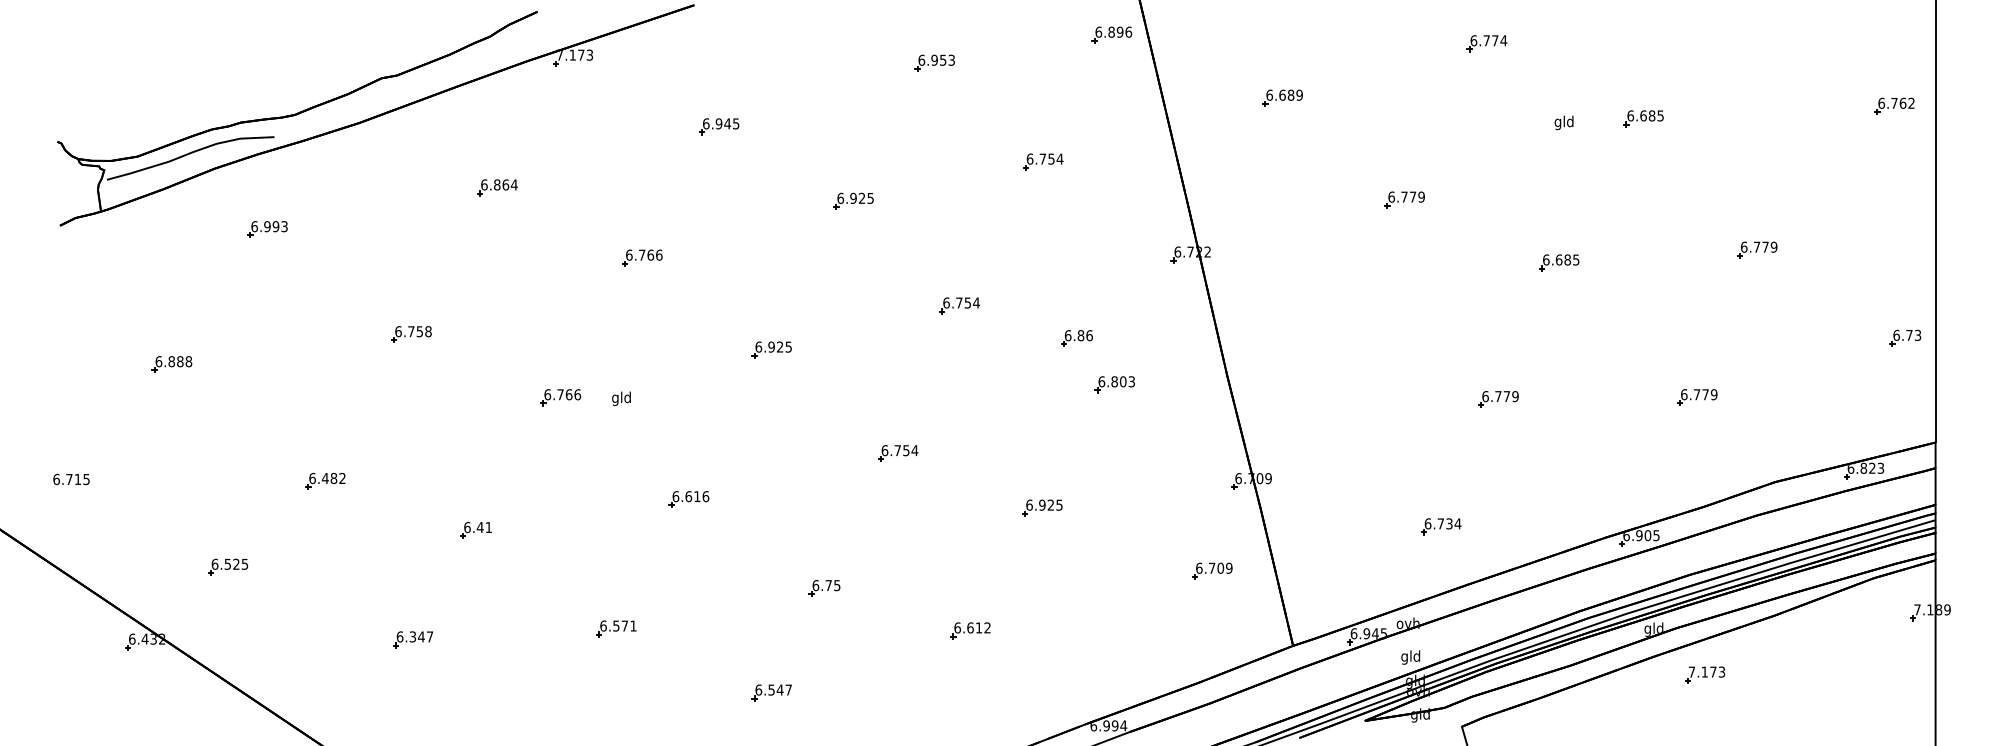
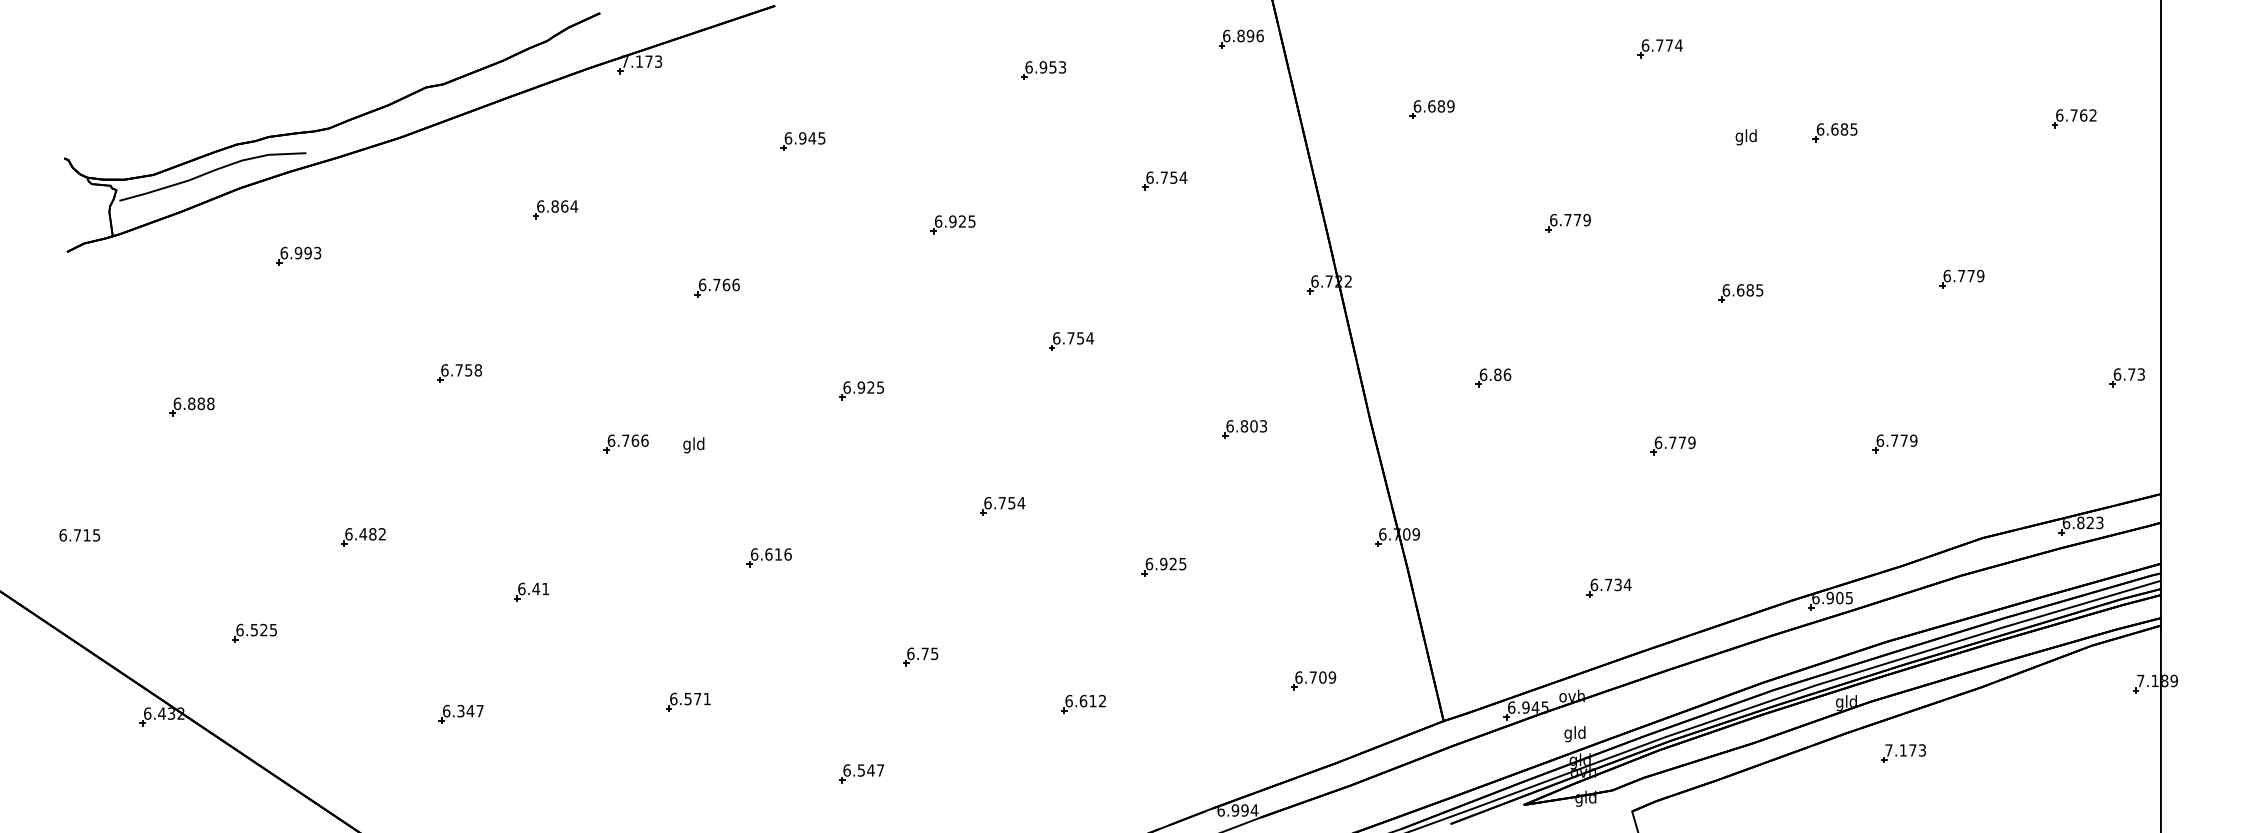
part: (1894, 106) -> (2074, 118), moved
part: (1077, 338) -> (1493, 377), moved
part: (1212, 570) -> (1313, 680), moved

